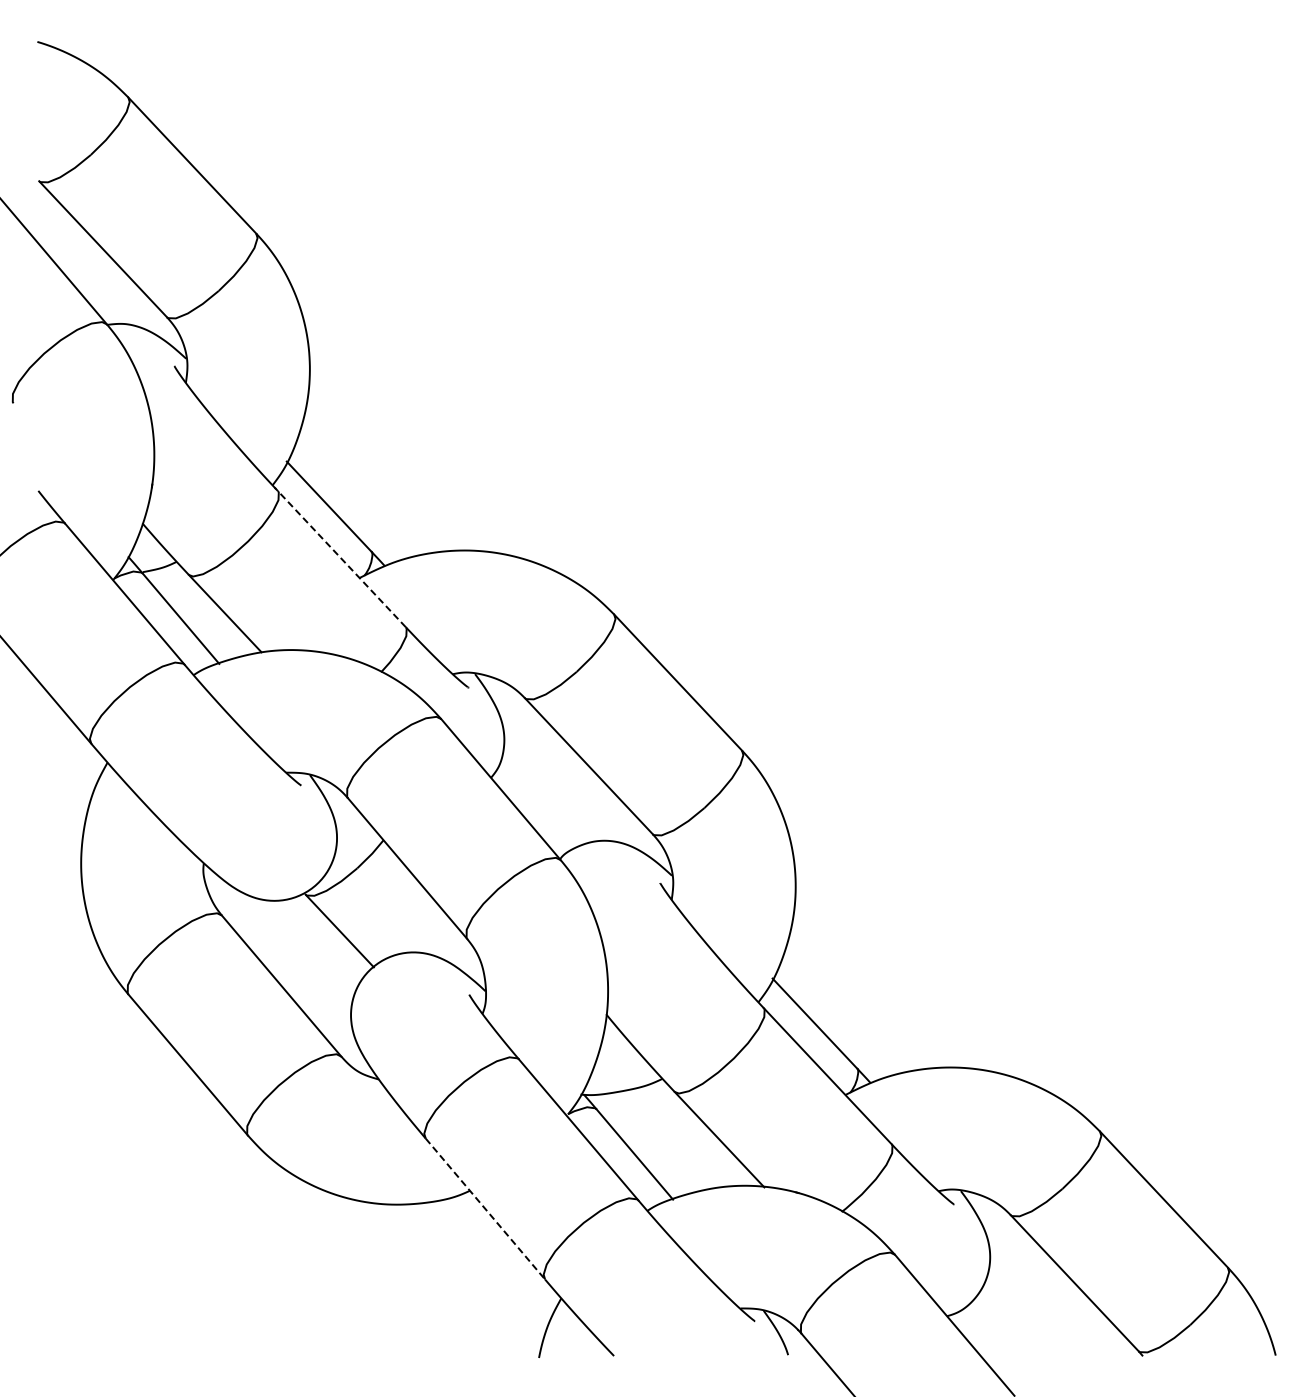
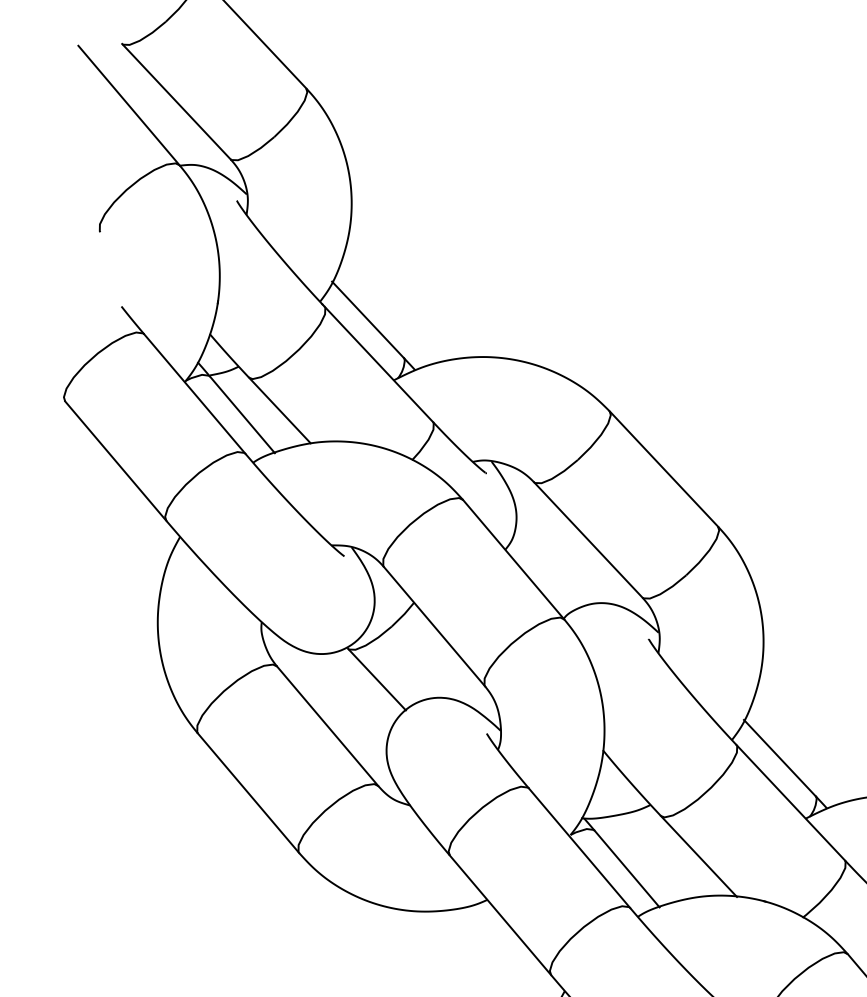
line: (341, 558) -> (378, 363), dashed -> solid
line: (485, 1209) -> (500, 915), dashed -> solid

